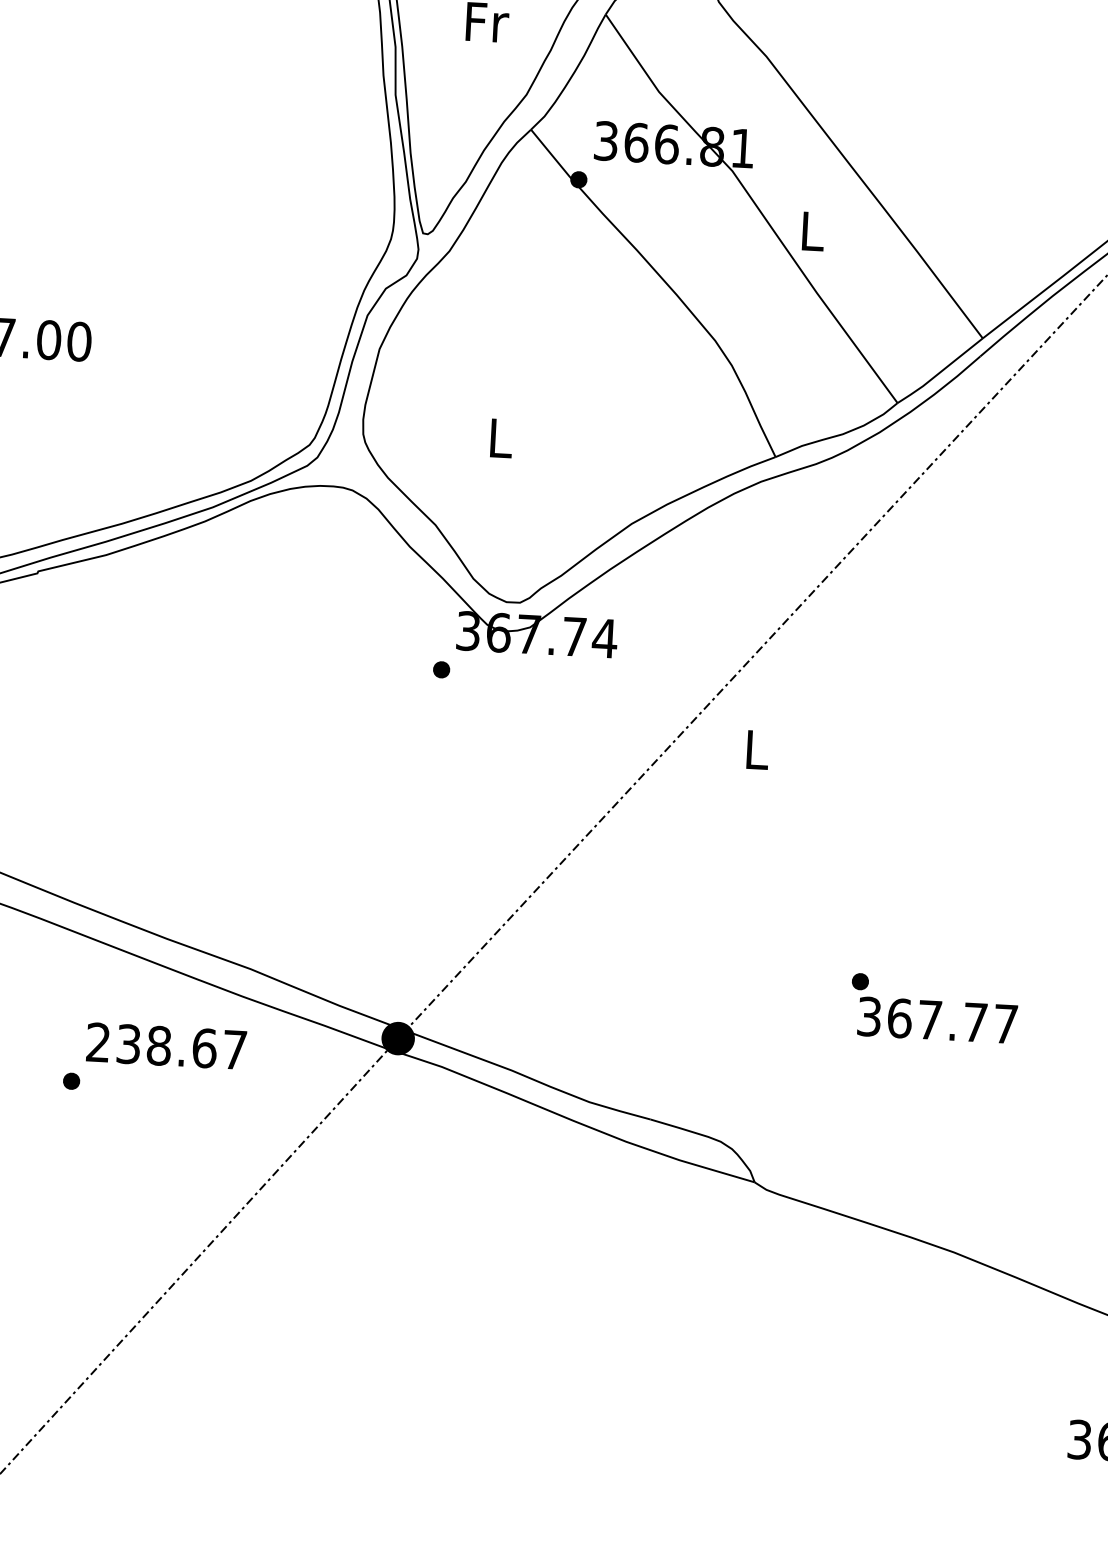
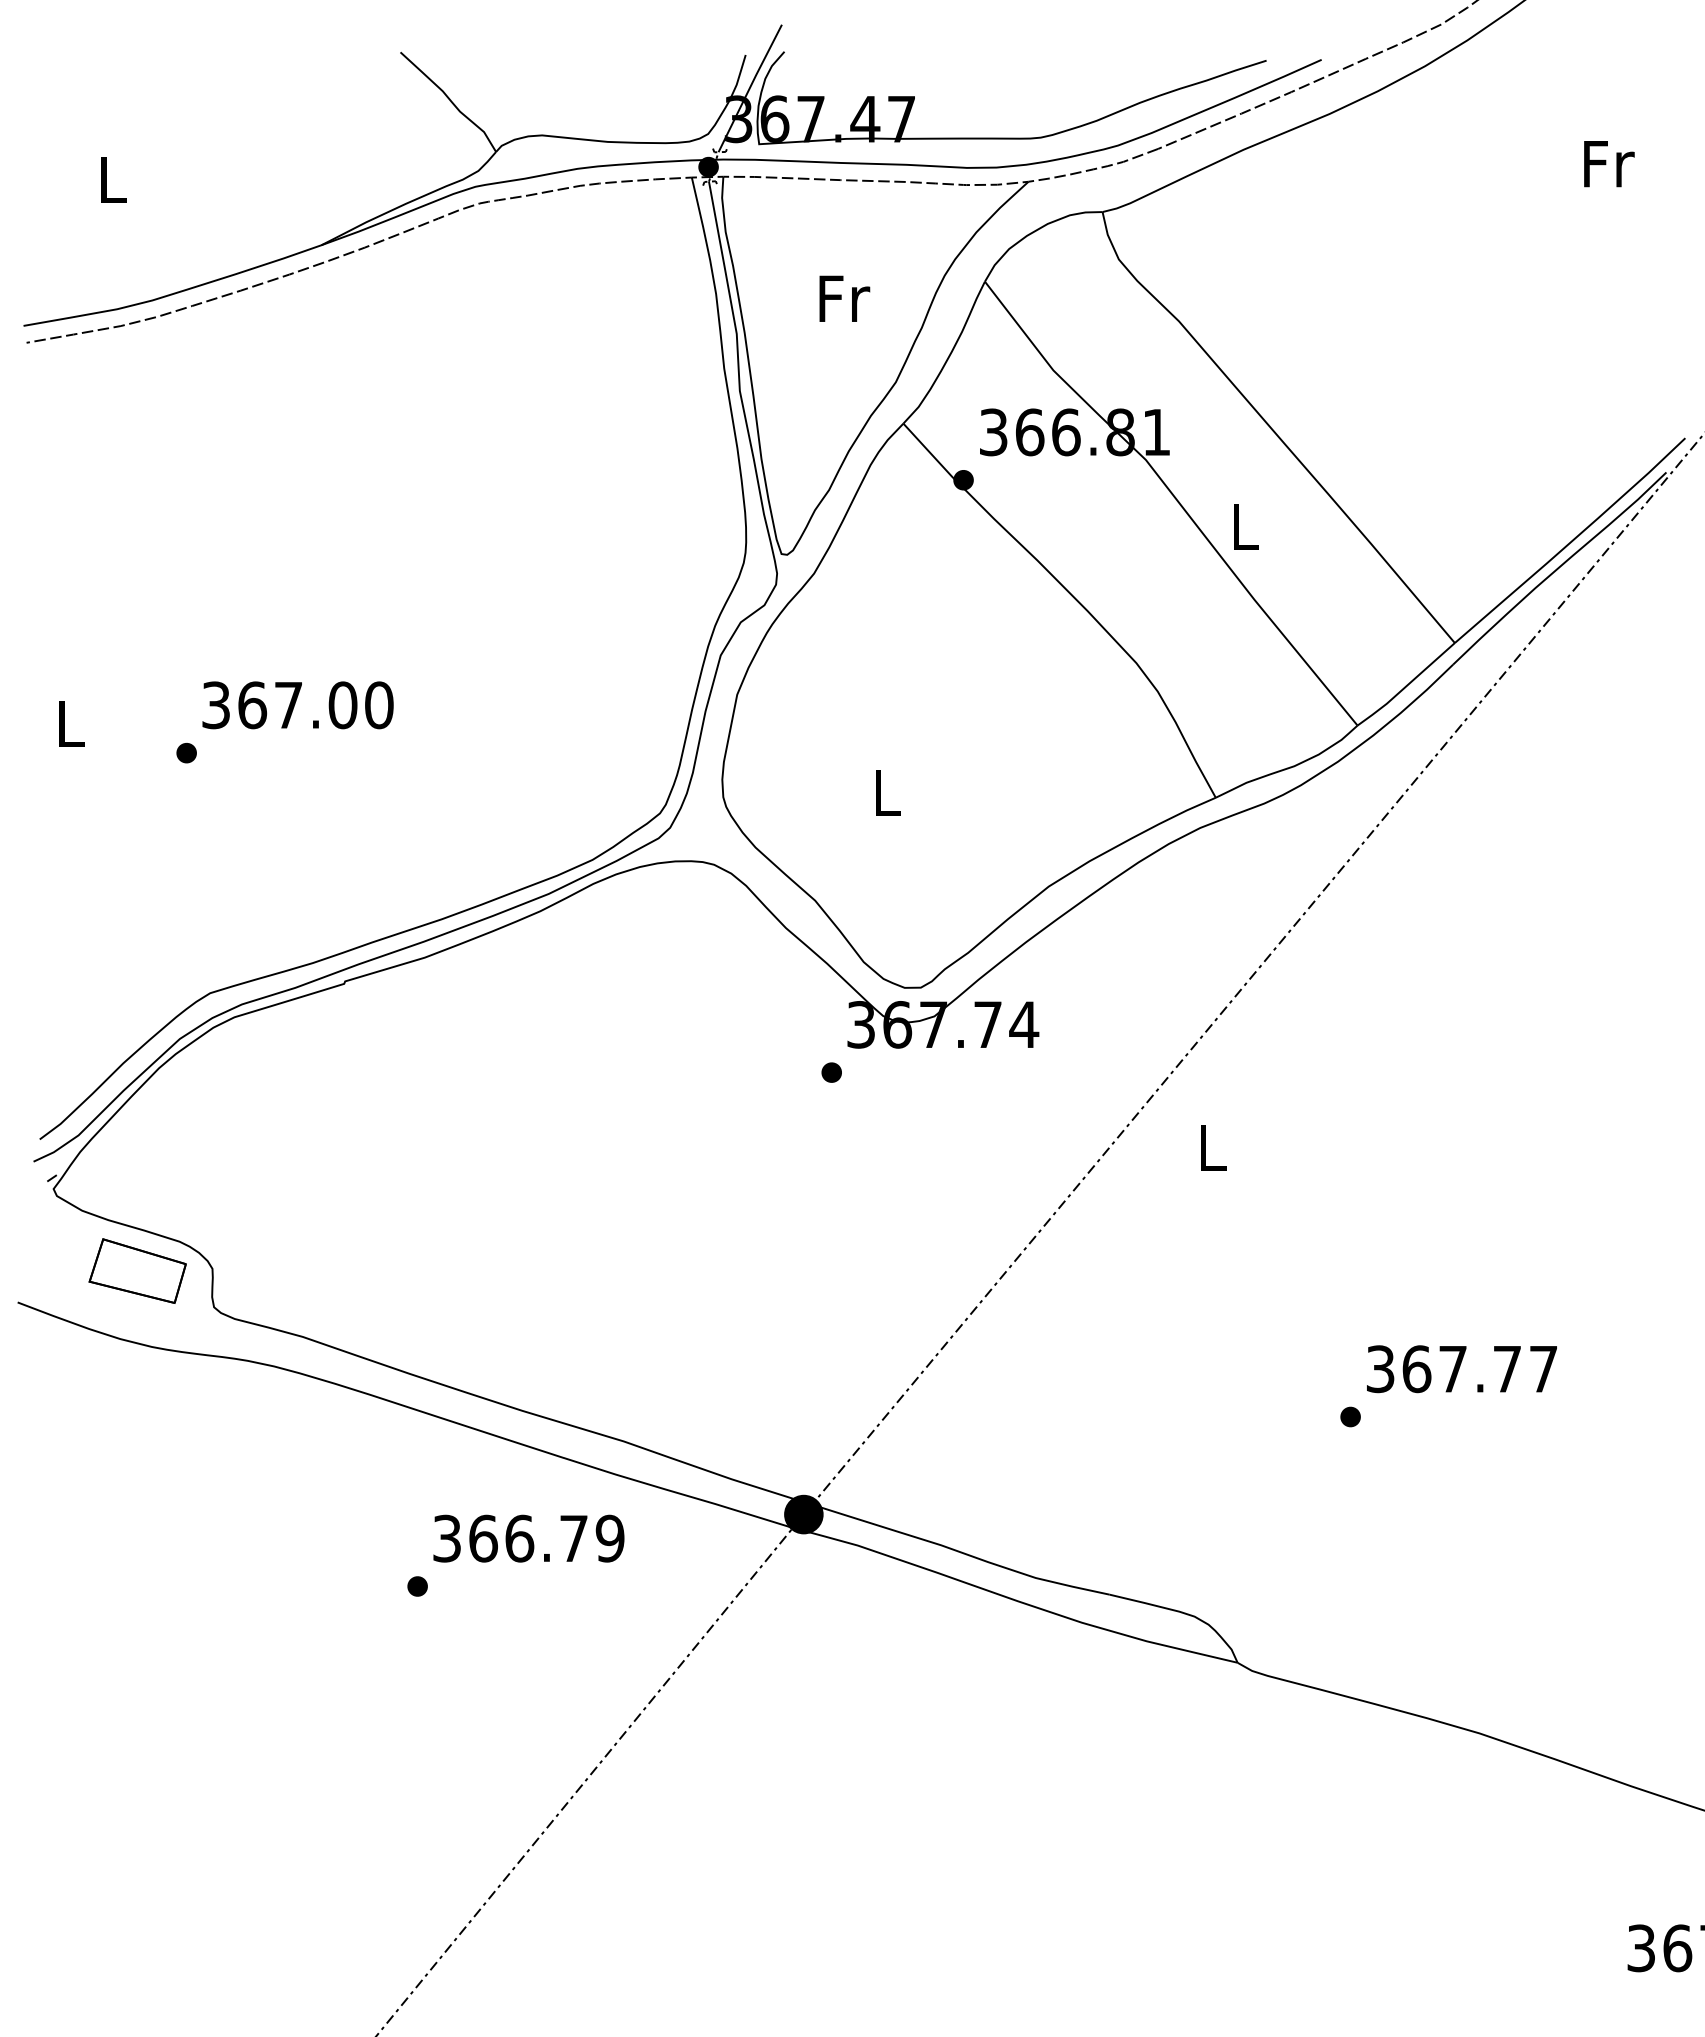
text: (937, 1020) -> (1461, 1369), moved
text: (166, 1046) -> (528, 1538), 238.67 -> 366.79

